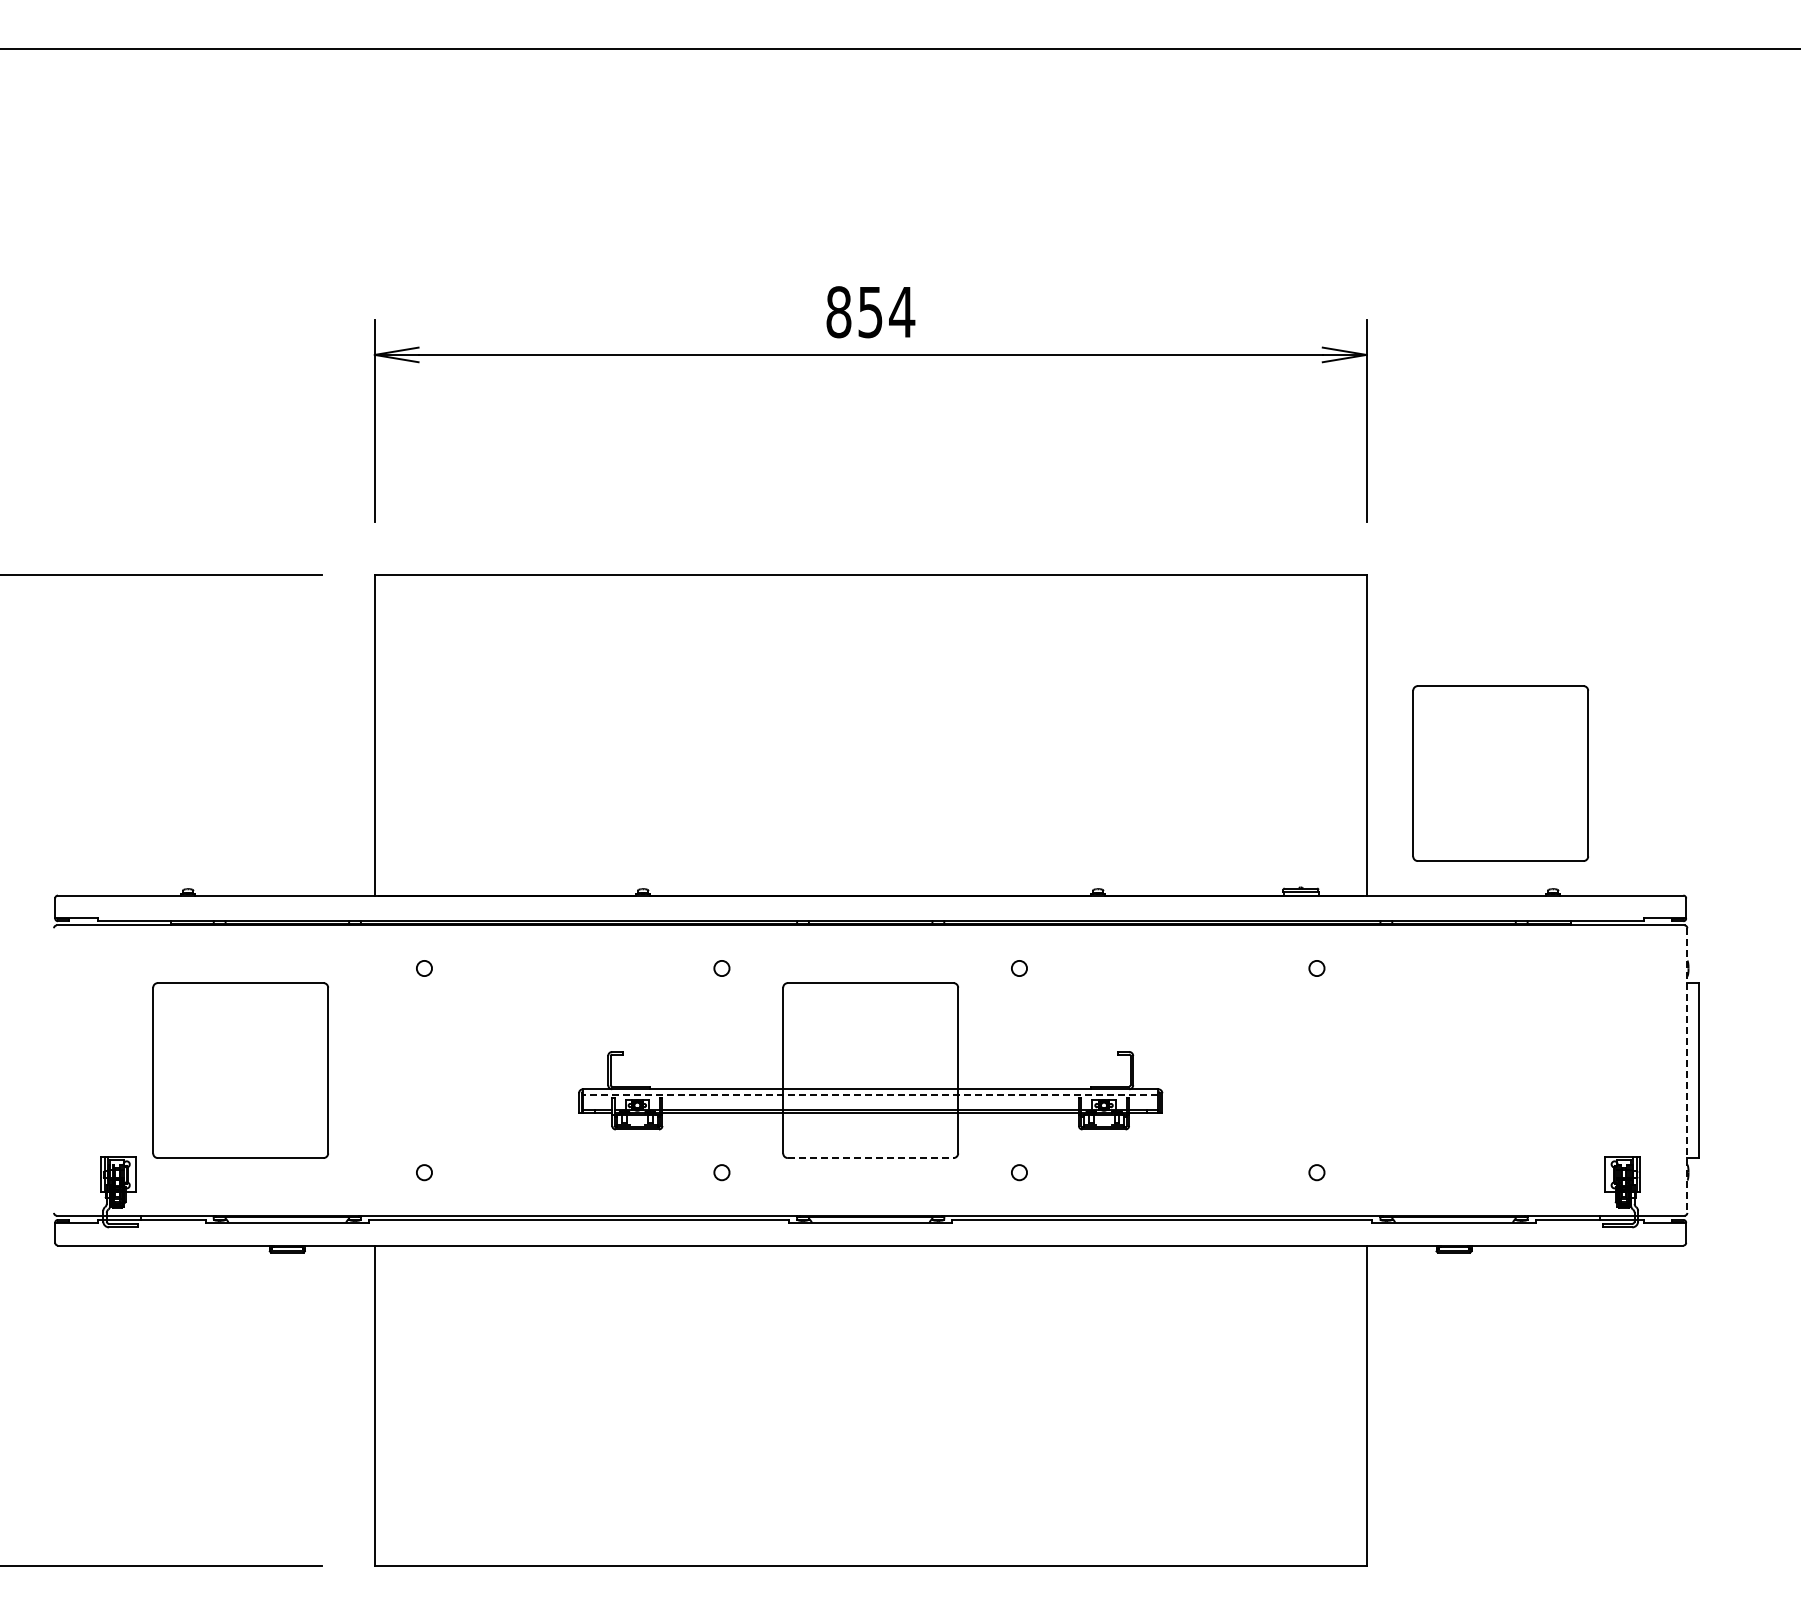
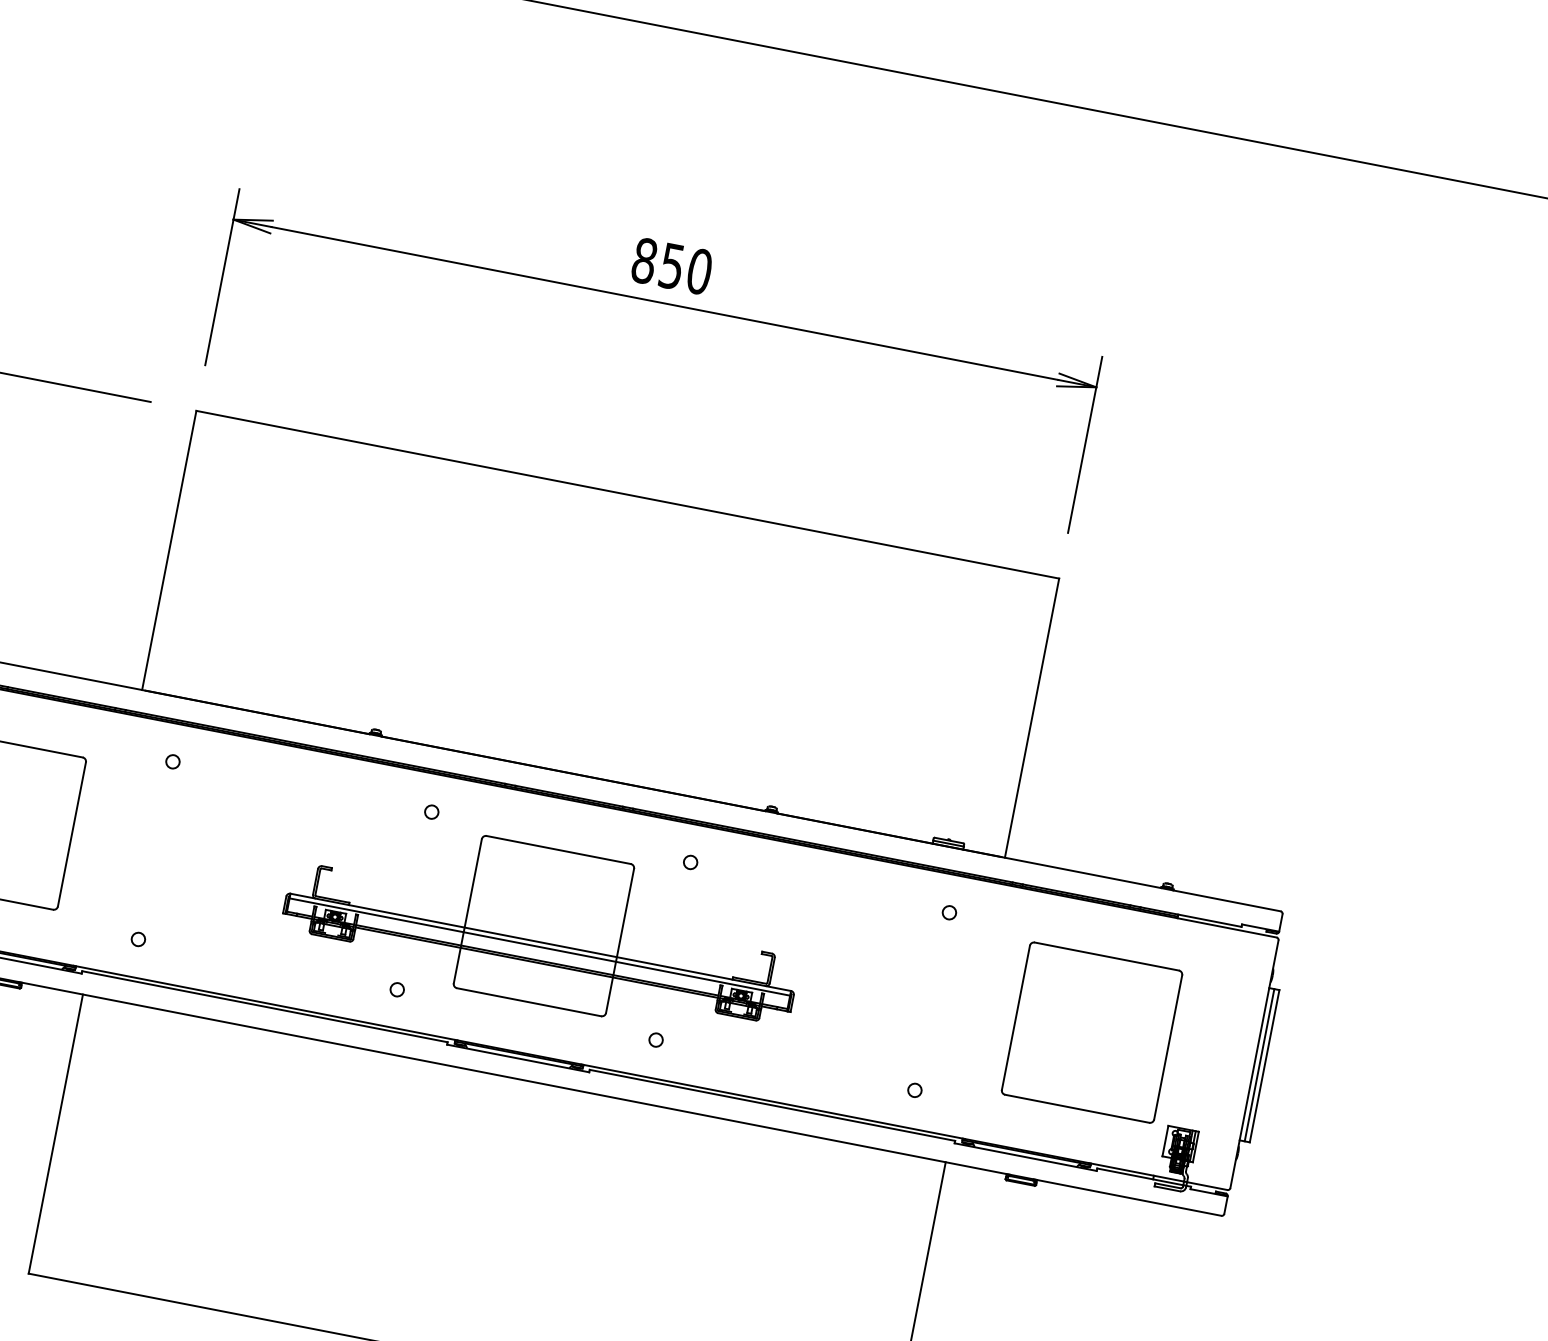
text: (902, 312) -> (699, 271), 854 -> 850
part: (1500, 773) -> (1091, 1032), moved
line: (1693, 1070) -> (1259, 1065), added
line: (1687, 1071) -> (1254, 1065), dashed -> solid
line: (870, 1094) -> (539, 946), dashed -> solid
line: (870, 1158) -> (528, 1002), dashed -> solid

